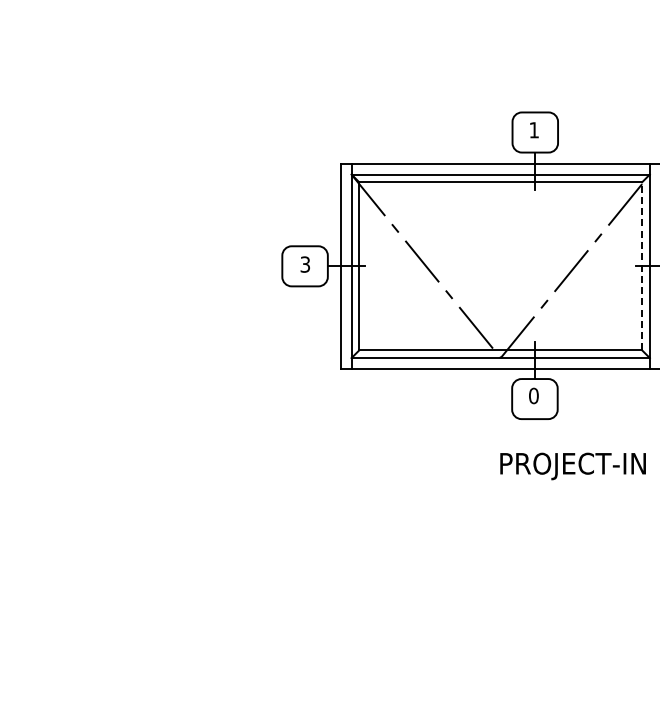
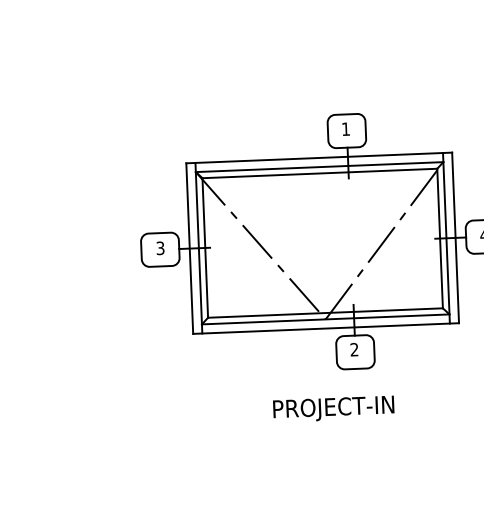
line: (642, 265) -> (440, 237), dashed -> solid
text: (533, 395) -> (354, 349), 0 -> 2
text: (572, 466) -> (333, 409), moved

